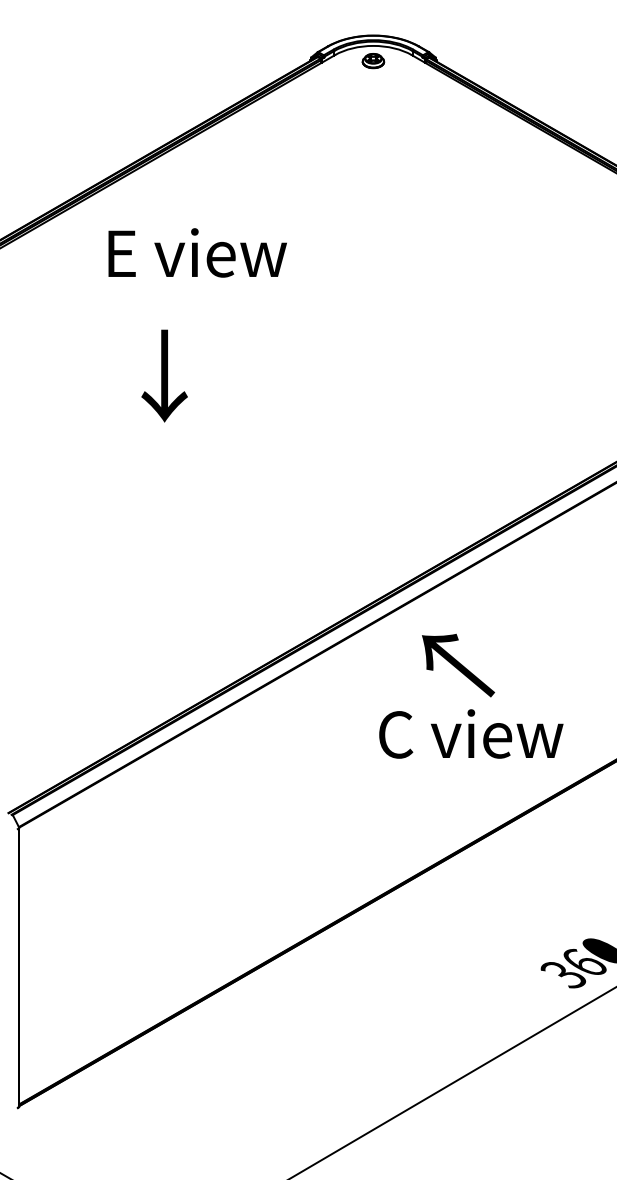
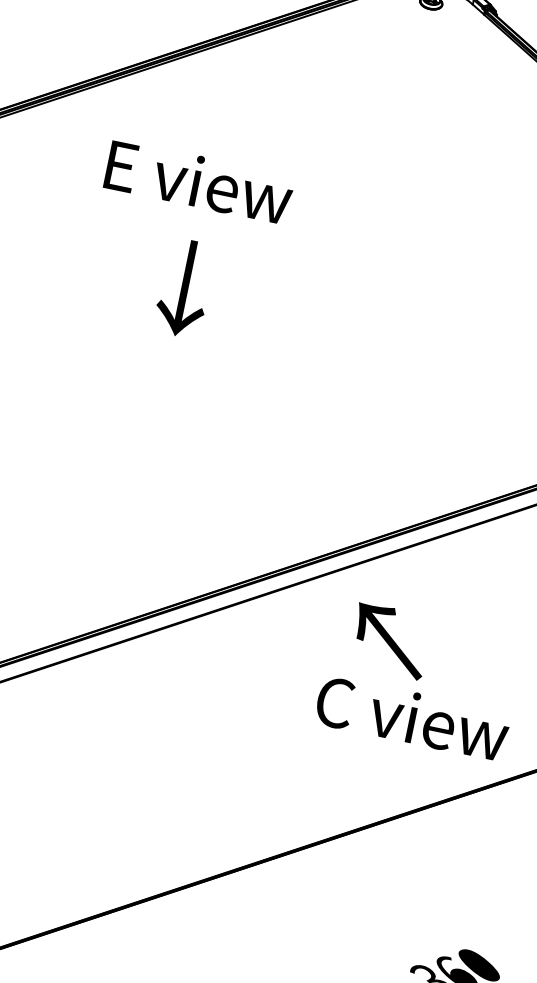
text: (197, 252) -> (199, 181), moved
text: (164, 375) -> (184, 287), moved
text: (471, 733) -> (412, 717), moved

